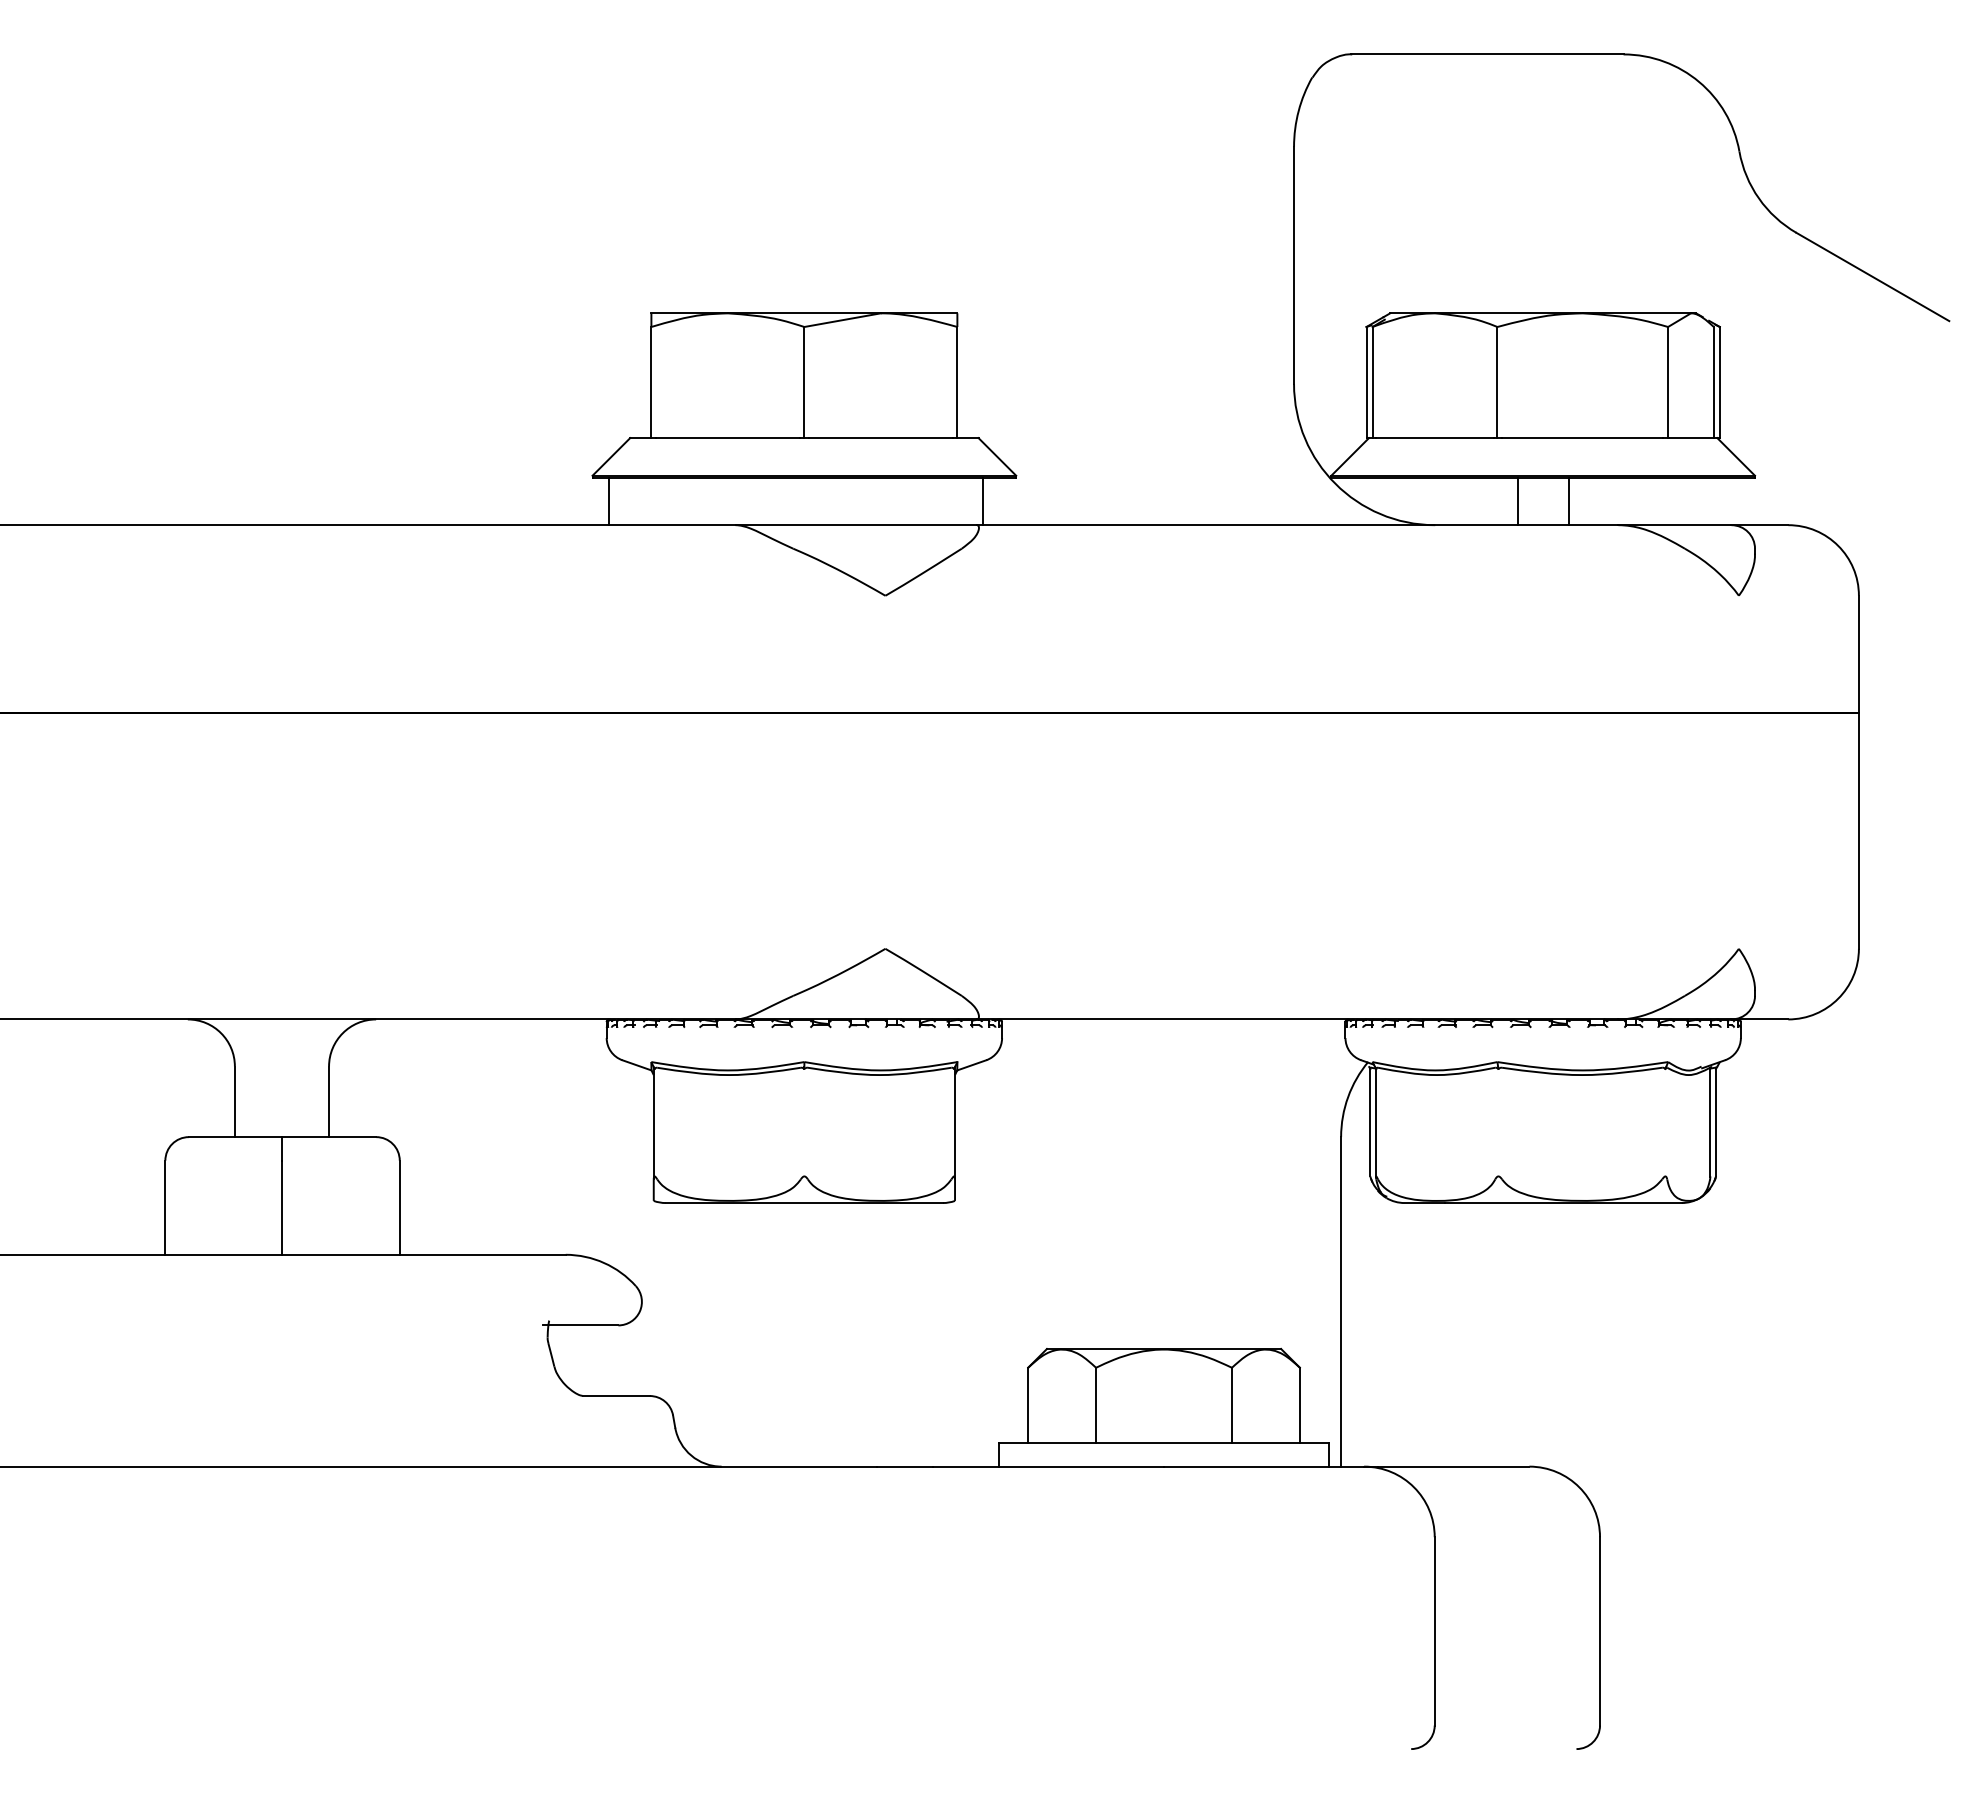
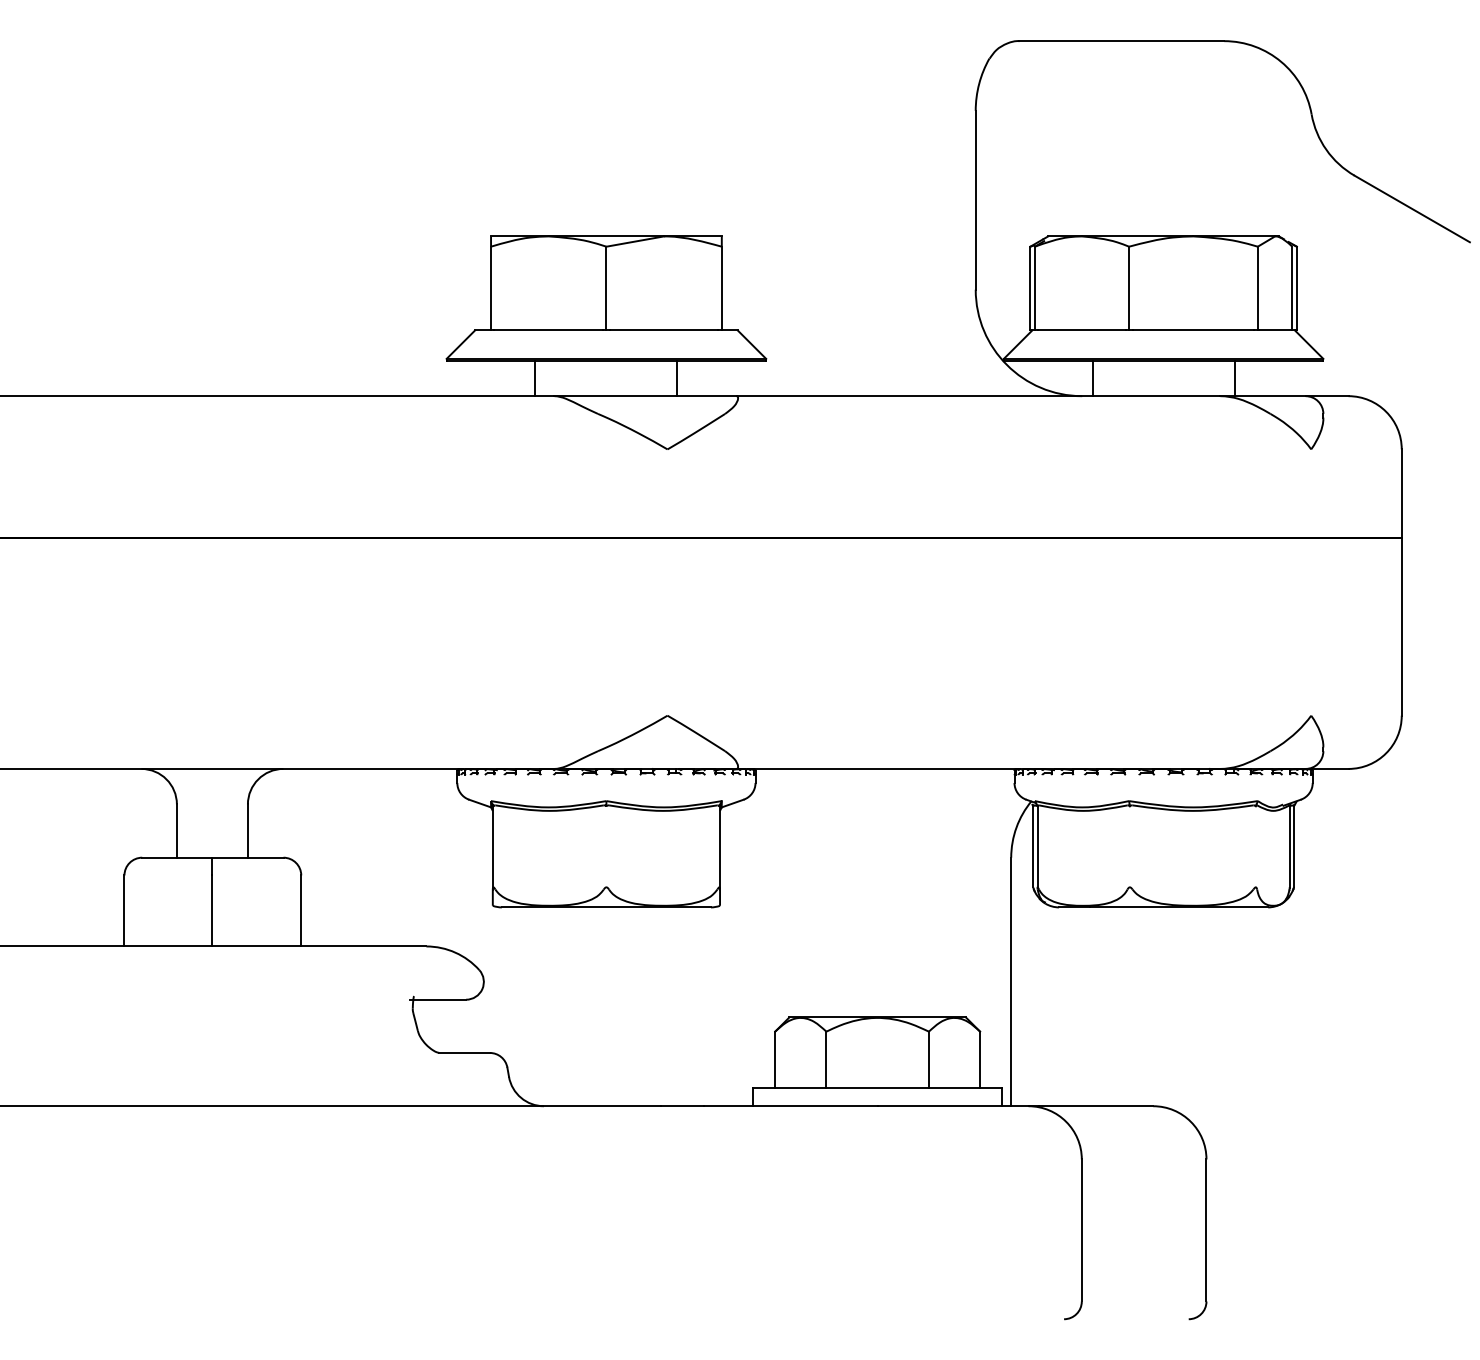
line: (609, 501) -> (535, 378), moved
line: (982, 501) -> (677, 378), moved
line: (1518, 501) -> (1092, 378), moved
line: (1569, 501) -> (1234, 378), moved

